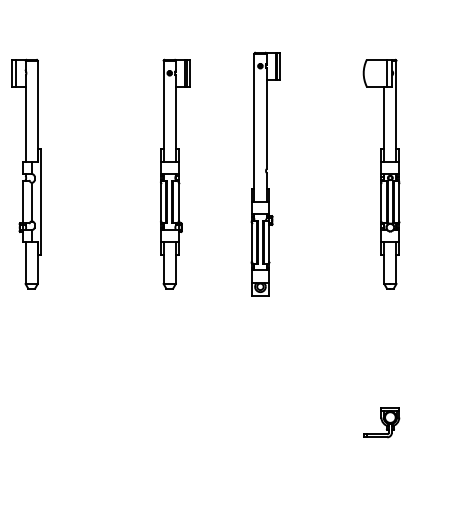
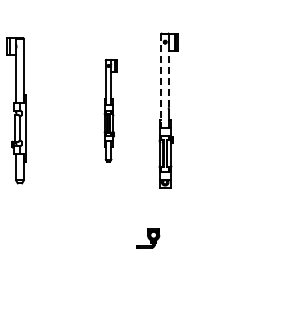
line: (267, 123) -> (169, 78), solid -> dashed
line: (254, 128) -> (161, 81), solid -> dashed
part: (174, 173) -> (110, 110), size x0.7
part: (380, 173) -> (241, 110), removed
part: (382, 422) -> (148, 238), moved

